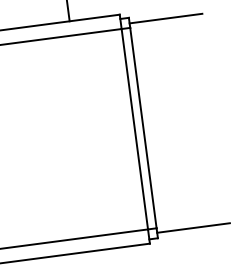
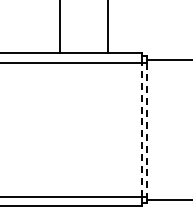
line: (134, 129) -> (141, 129), solid -> dashed
line: (143, 129) -> (147, 130), solid -> dashed

